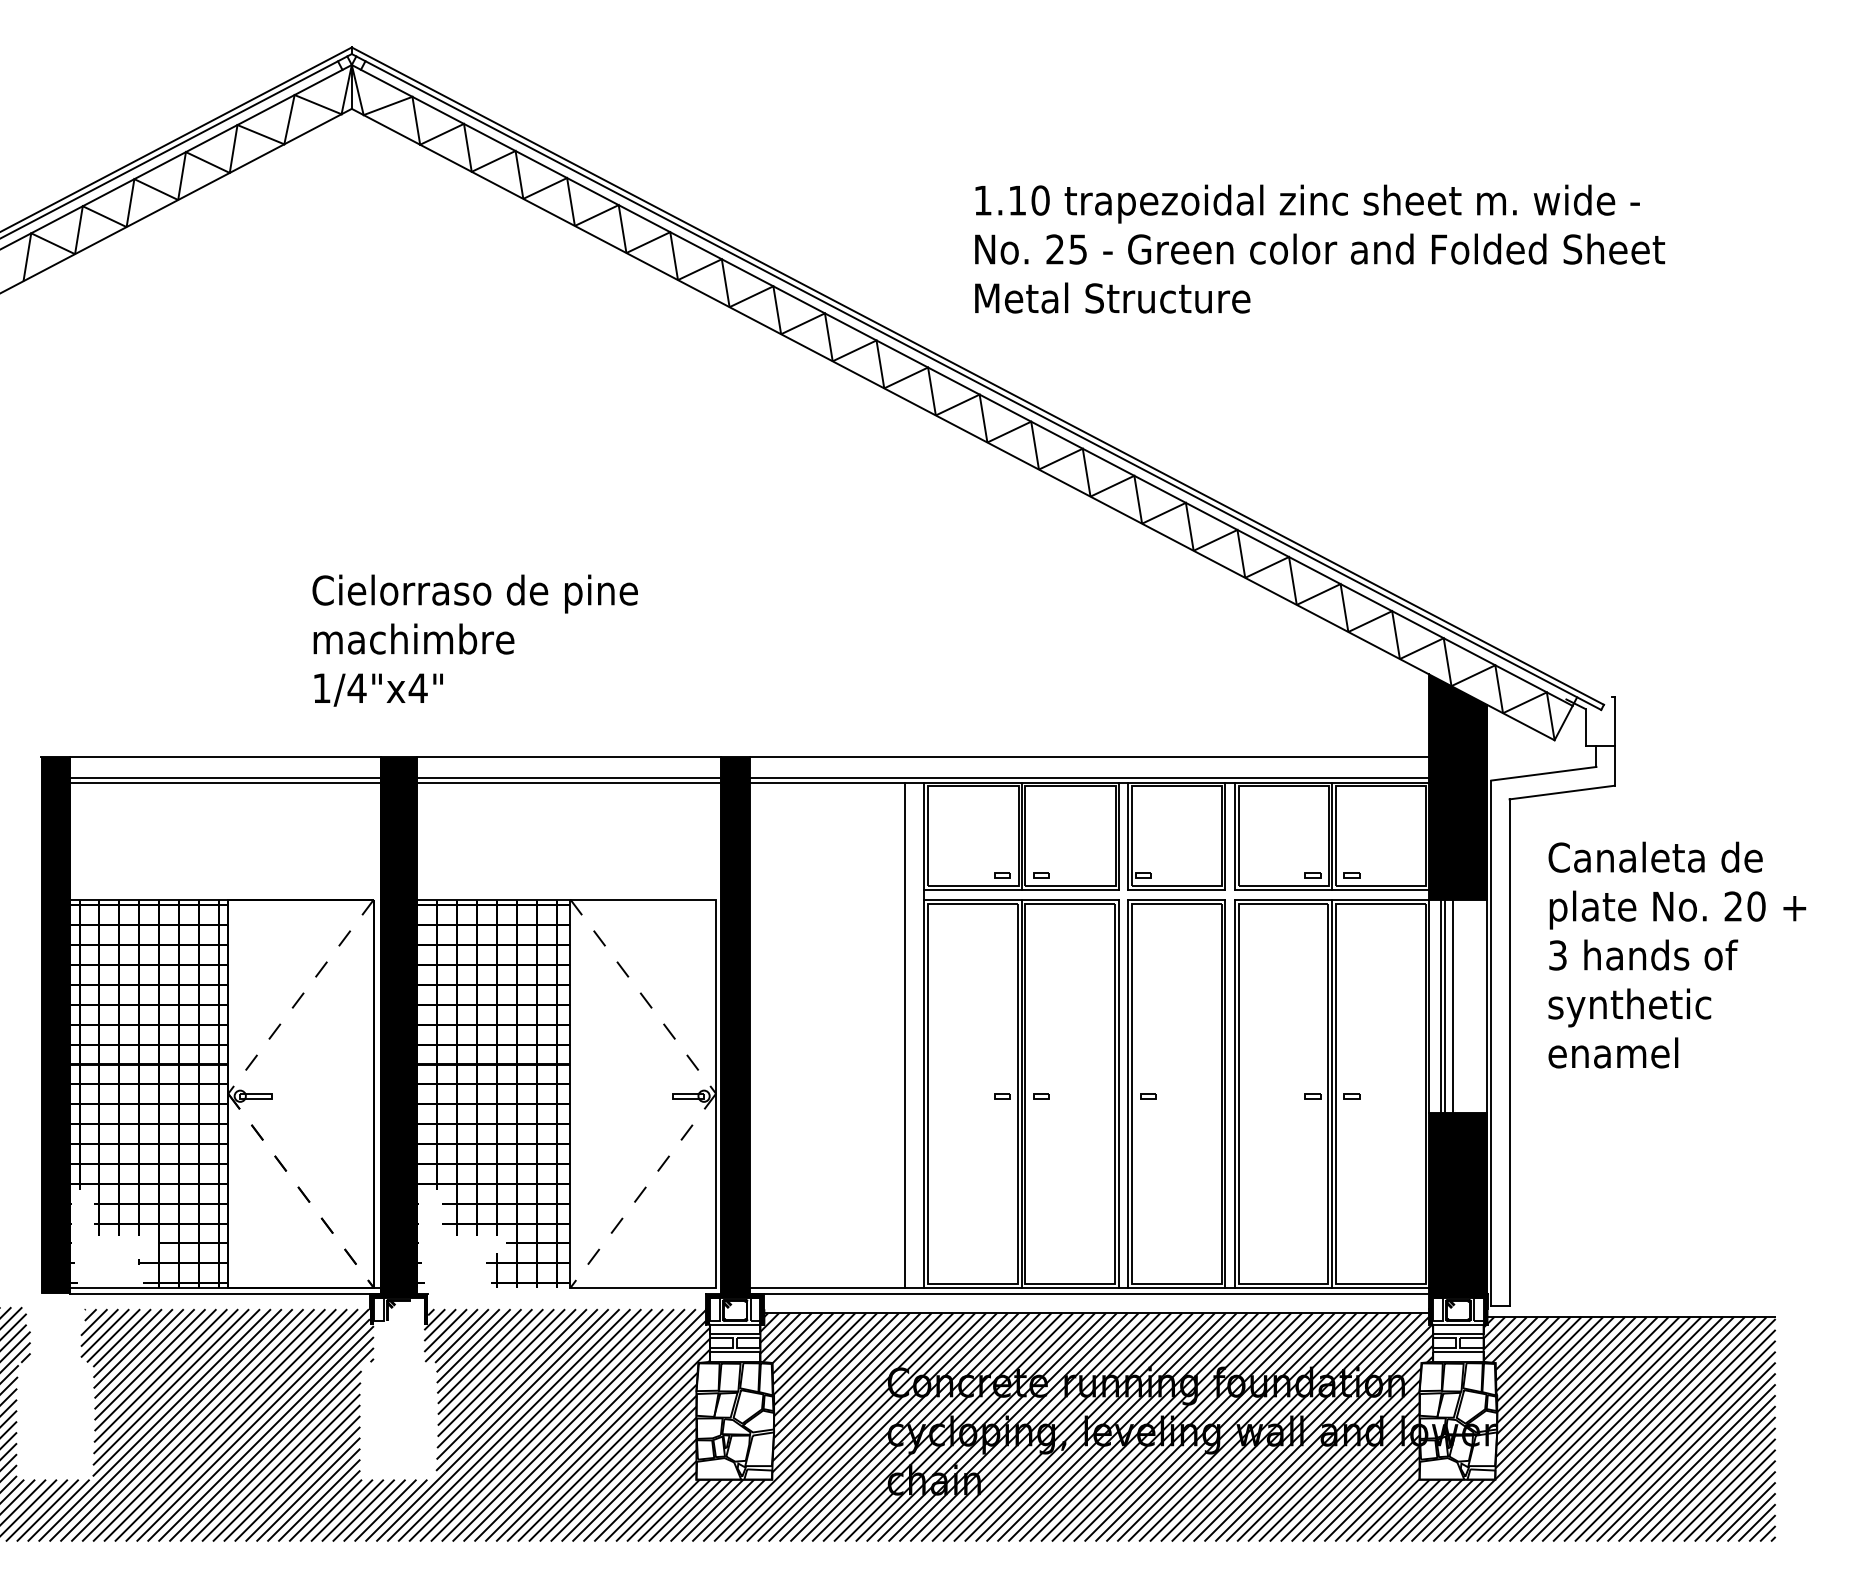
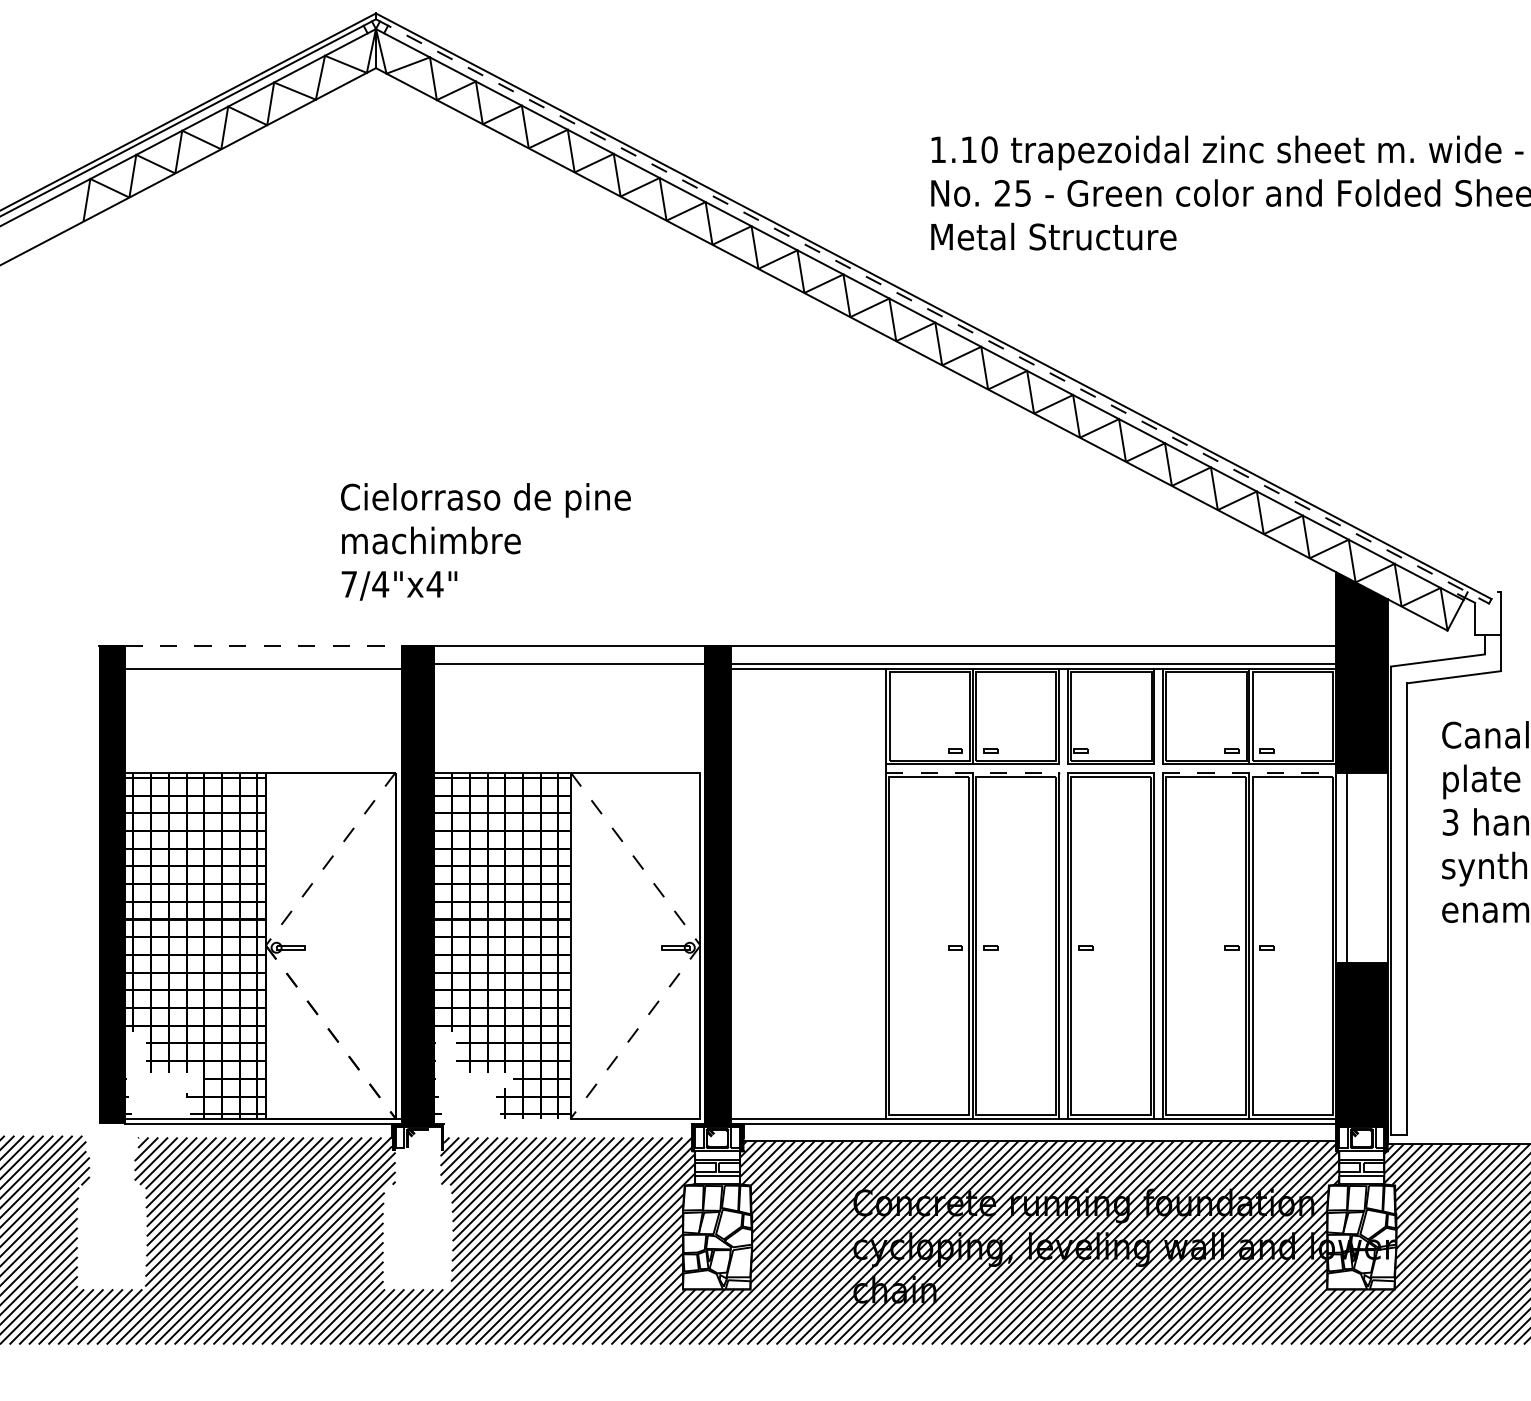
line: (976, 382) -> (932, 311), solid -> dashed
text: (321, 687) -> (348, 583), 1/4"x4" -> 7/4"x4"
line: (226, 756) -> (264, 645), solid -> dashed
line: (225, 777) -> (263, 663), removed
line: (568, 783) -> (569, 669), removed
line: (1022, 899) -> (973, 772), solid -> dashed
line: (1332, 899) -> (1249, 772), solid -> dashed
line: (1444, 1006) -> (1349, 867), removed
line: (1452, 1006) -> (1356, 867), removed
line: (905, 1035) -> (869, 893), removed

